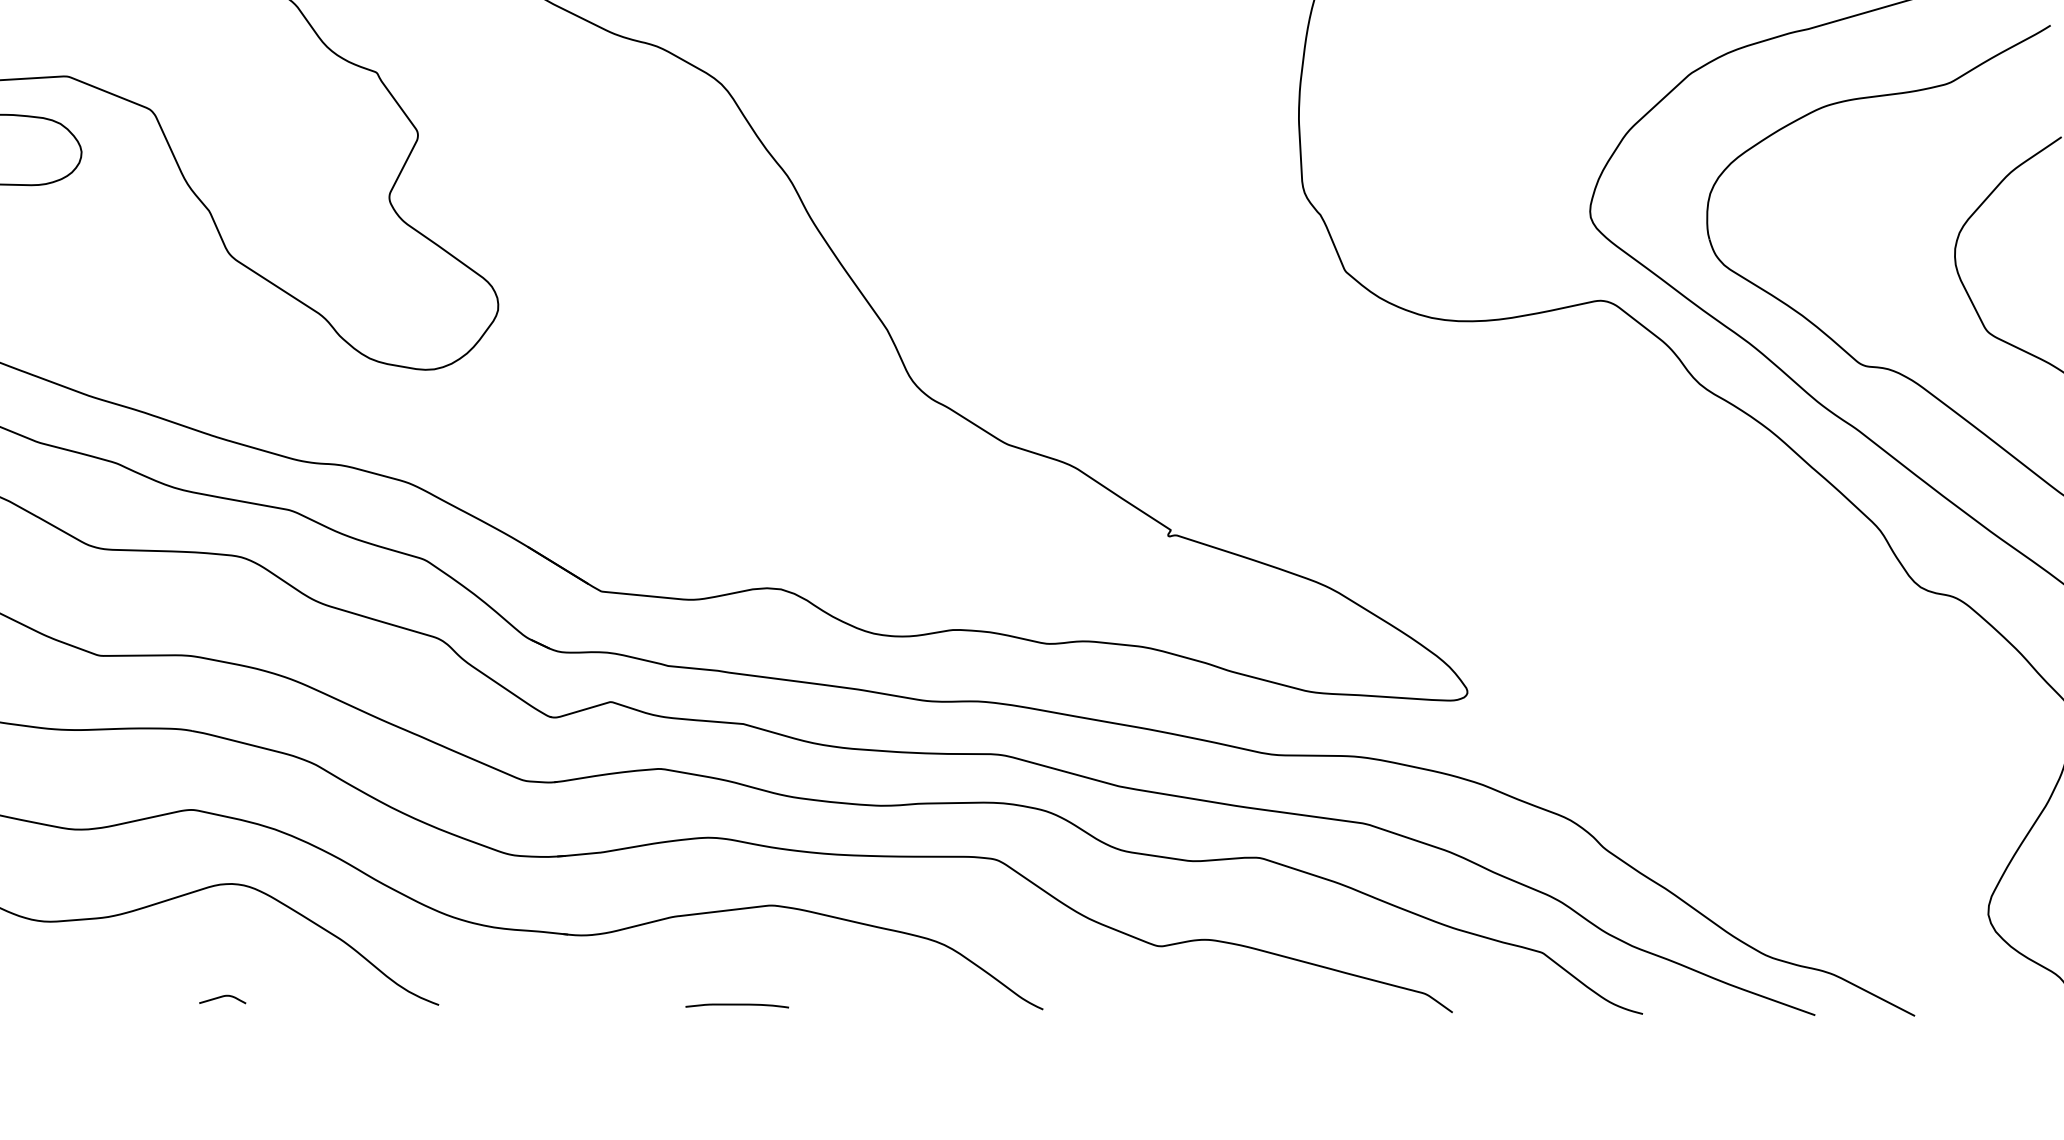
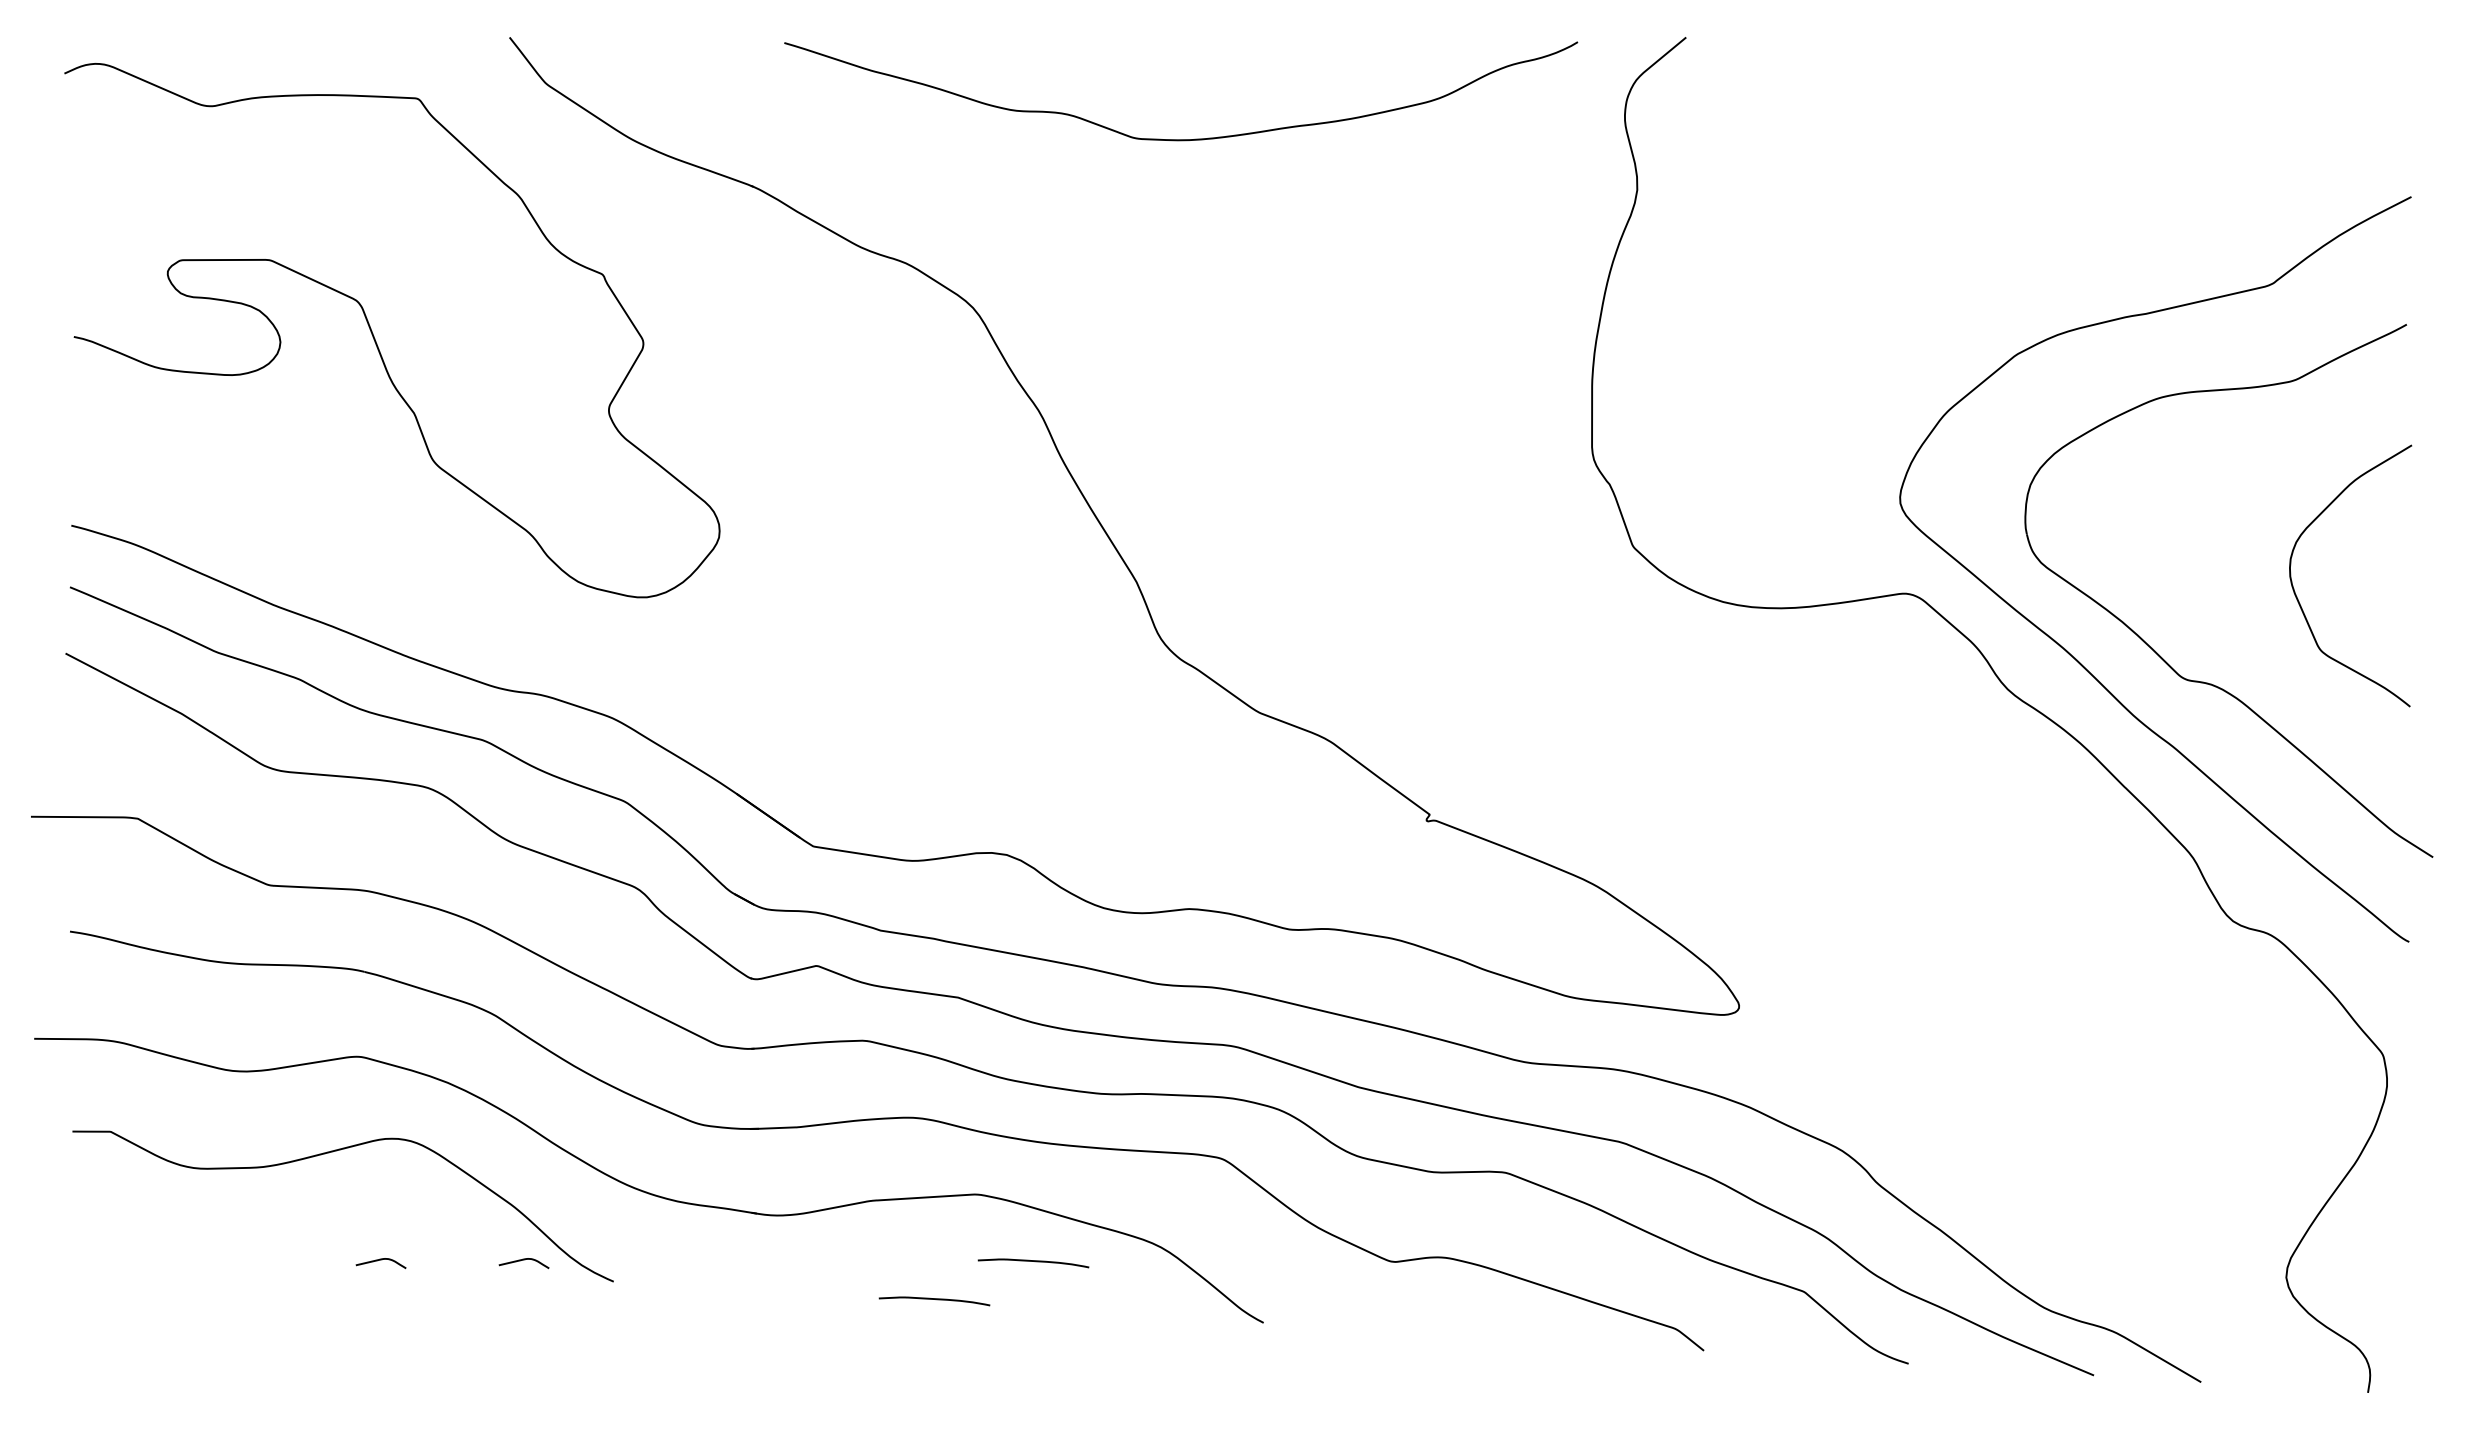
curve: (826, 964) -> (1033, 1261), added
curve: (354, 990) -> (523, 1260), added

